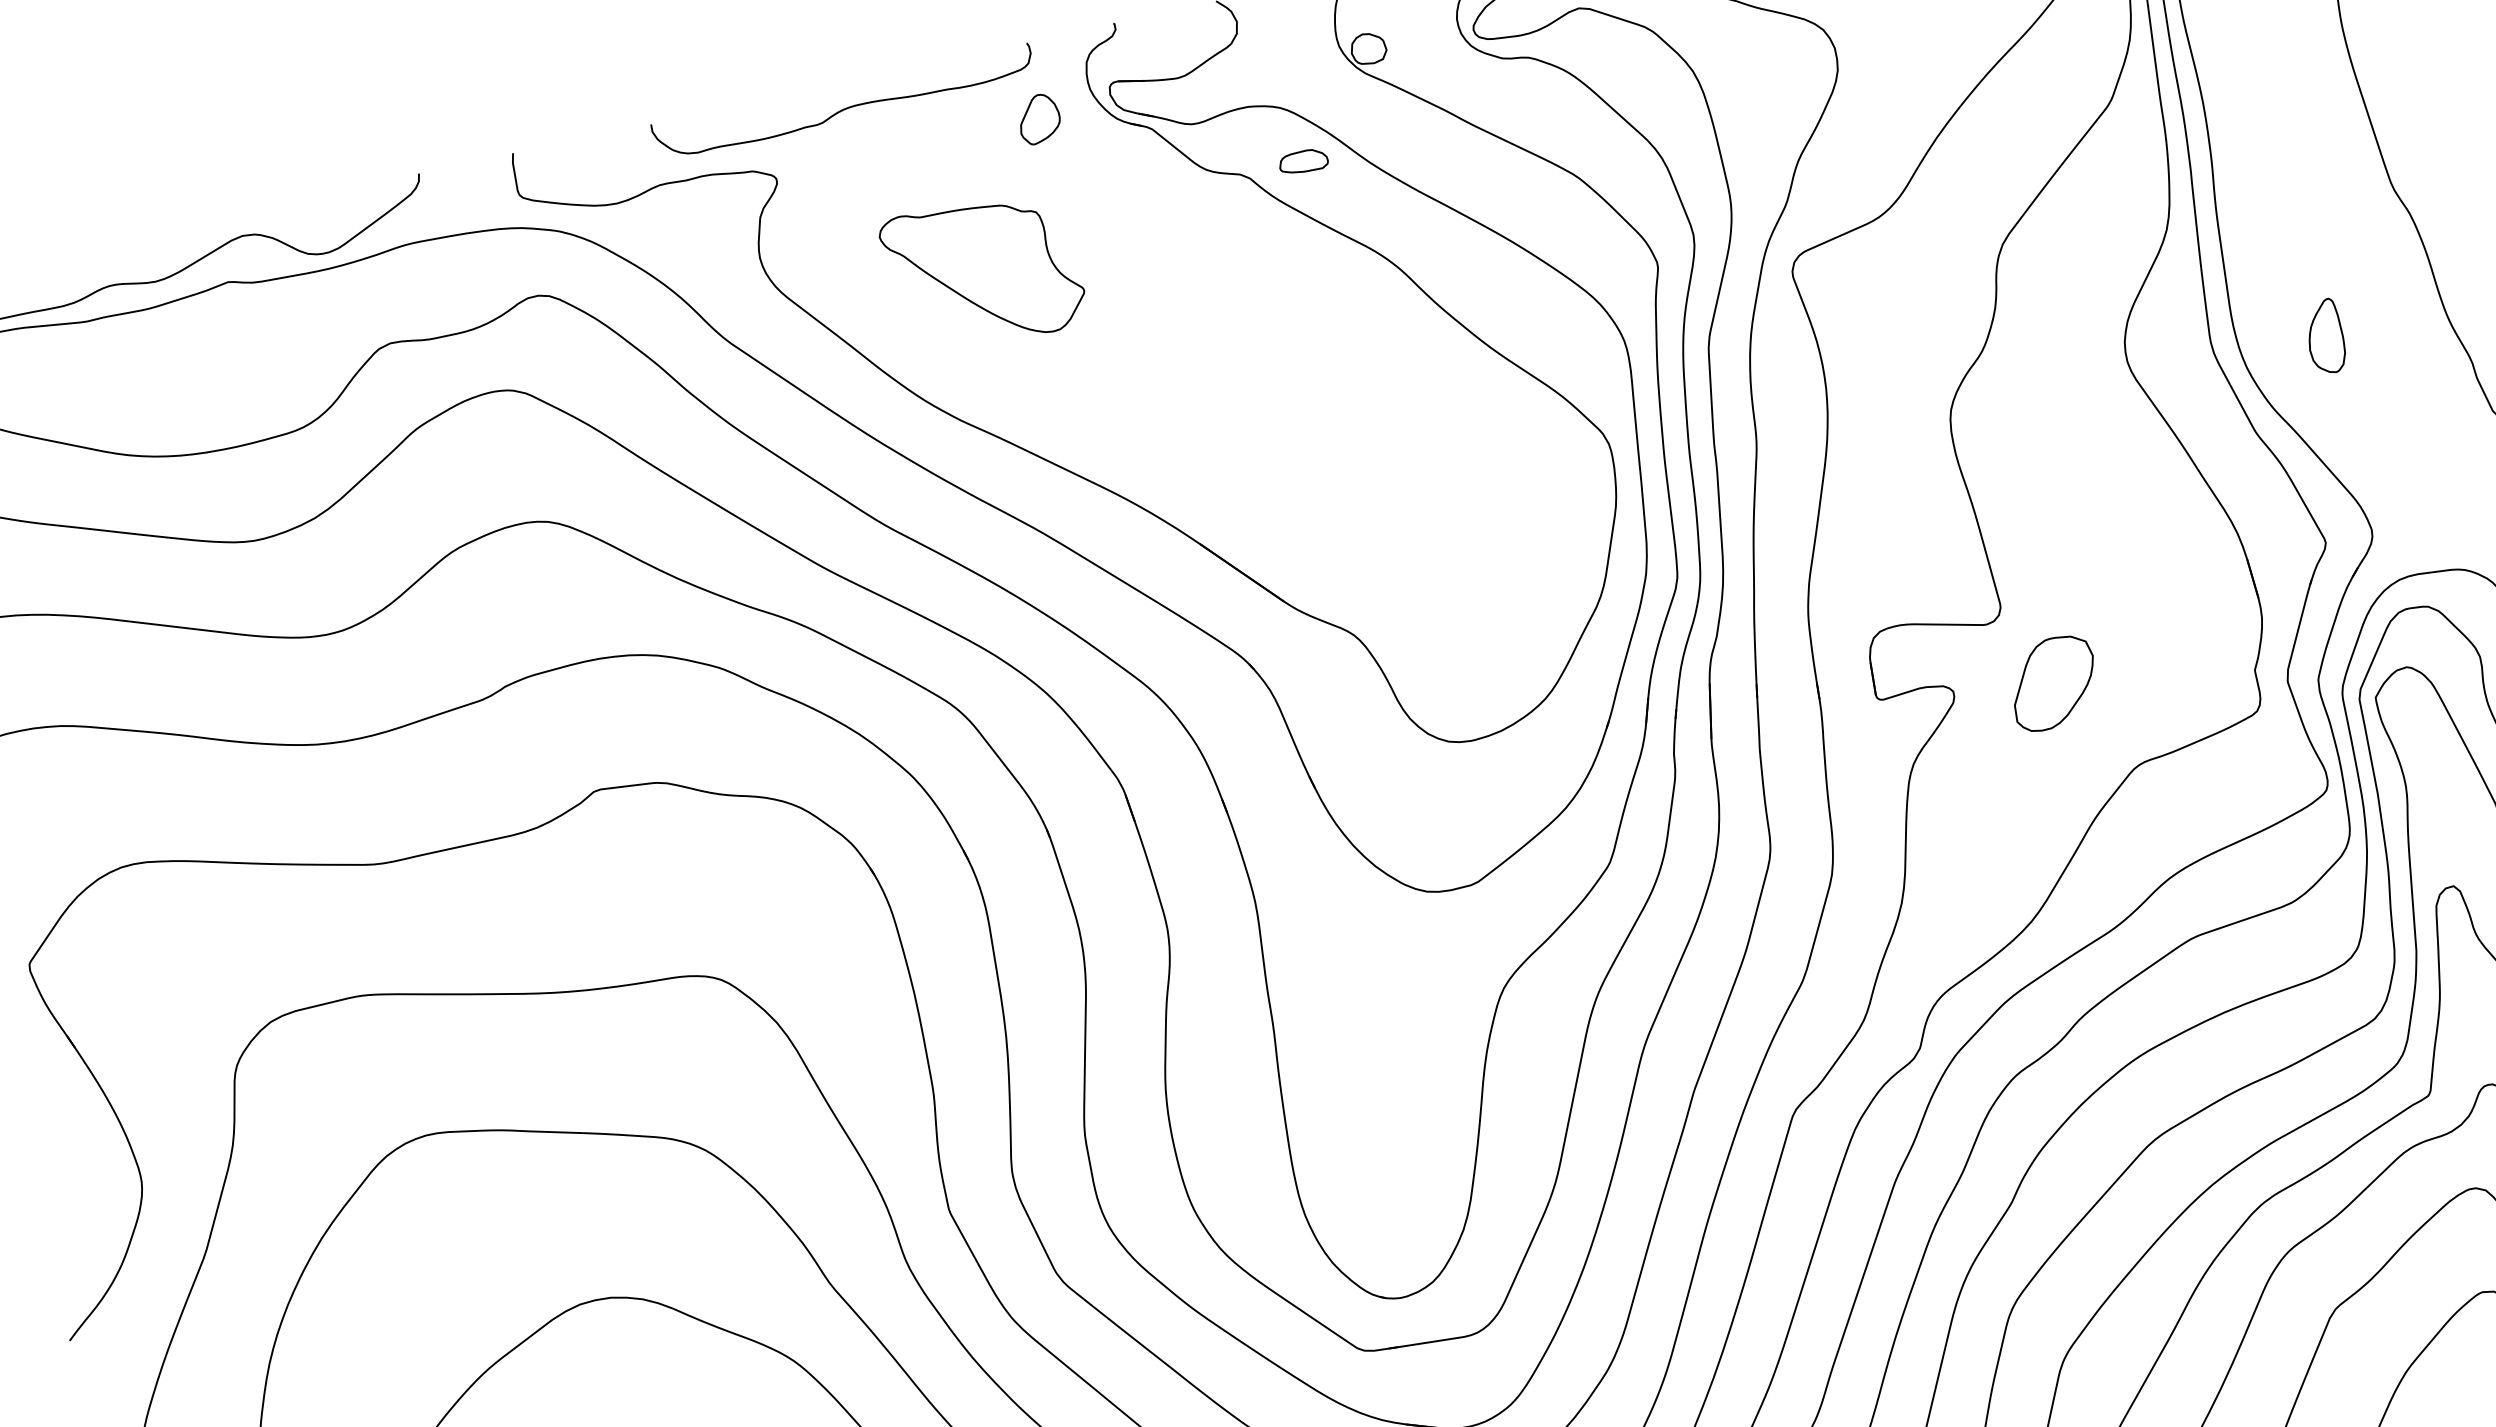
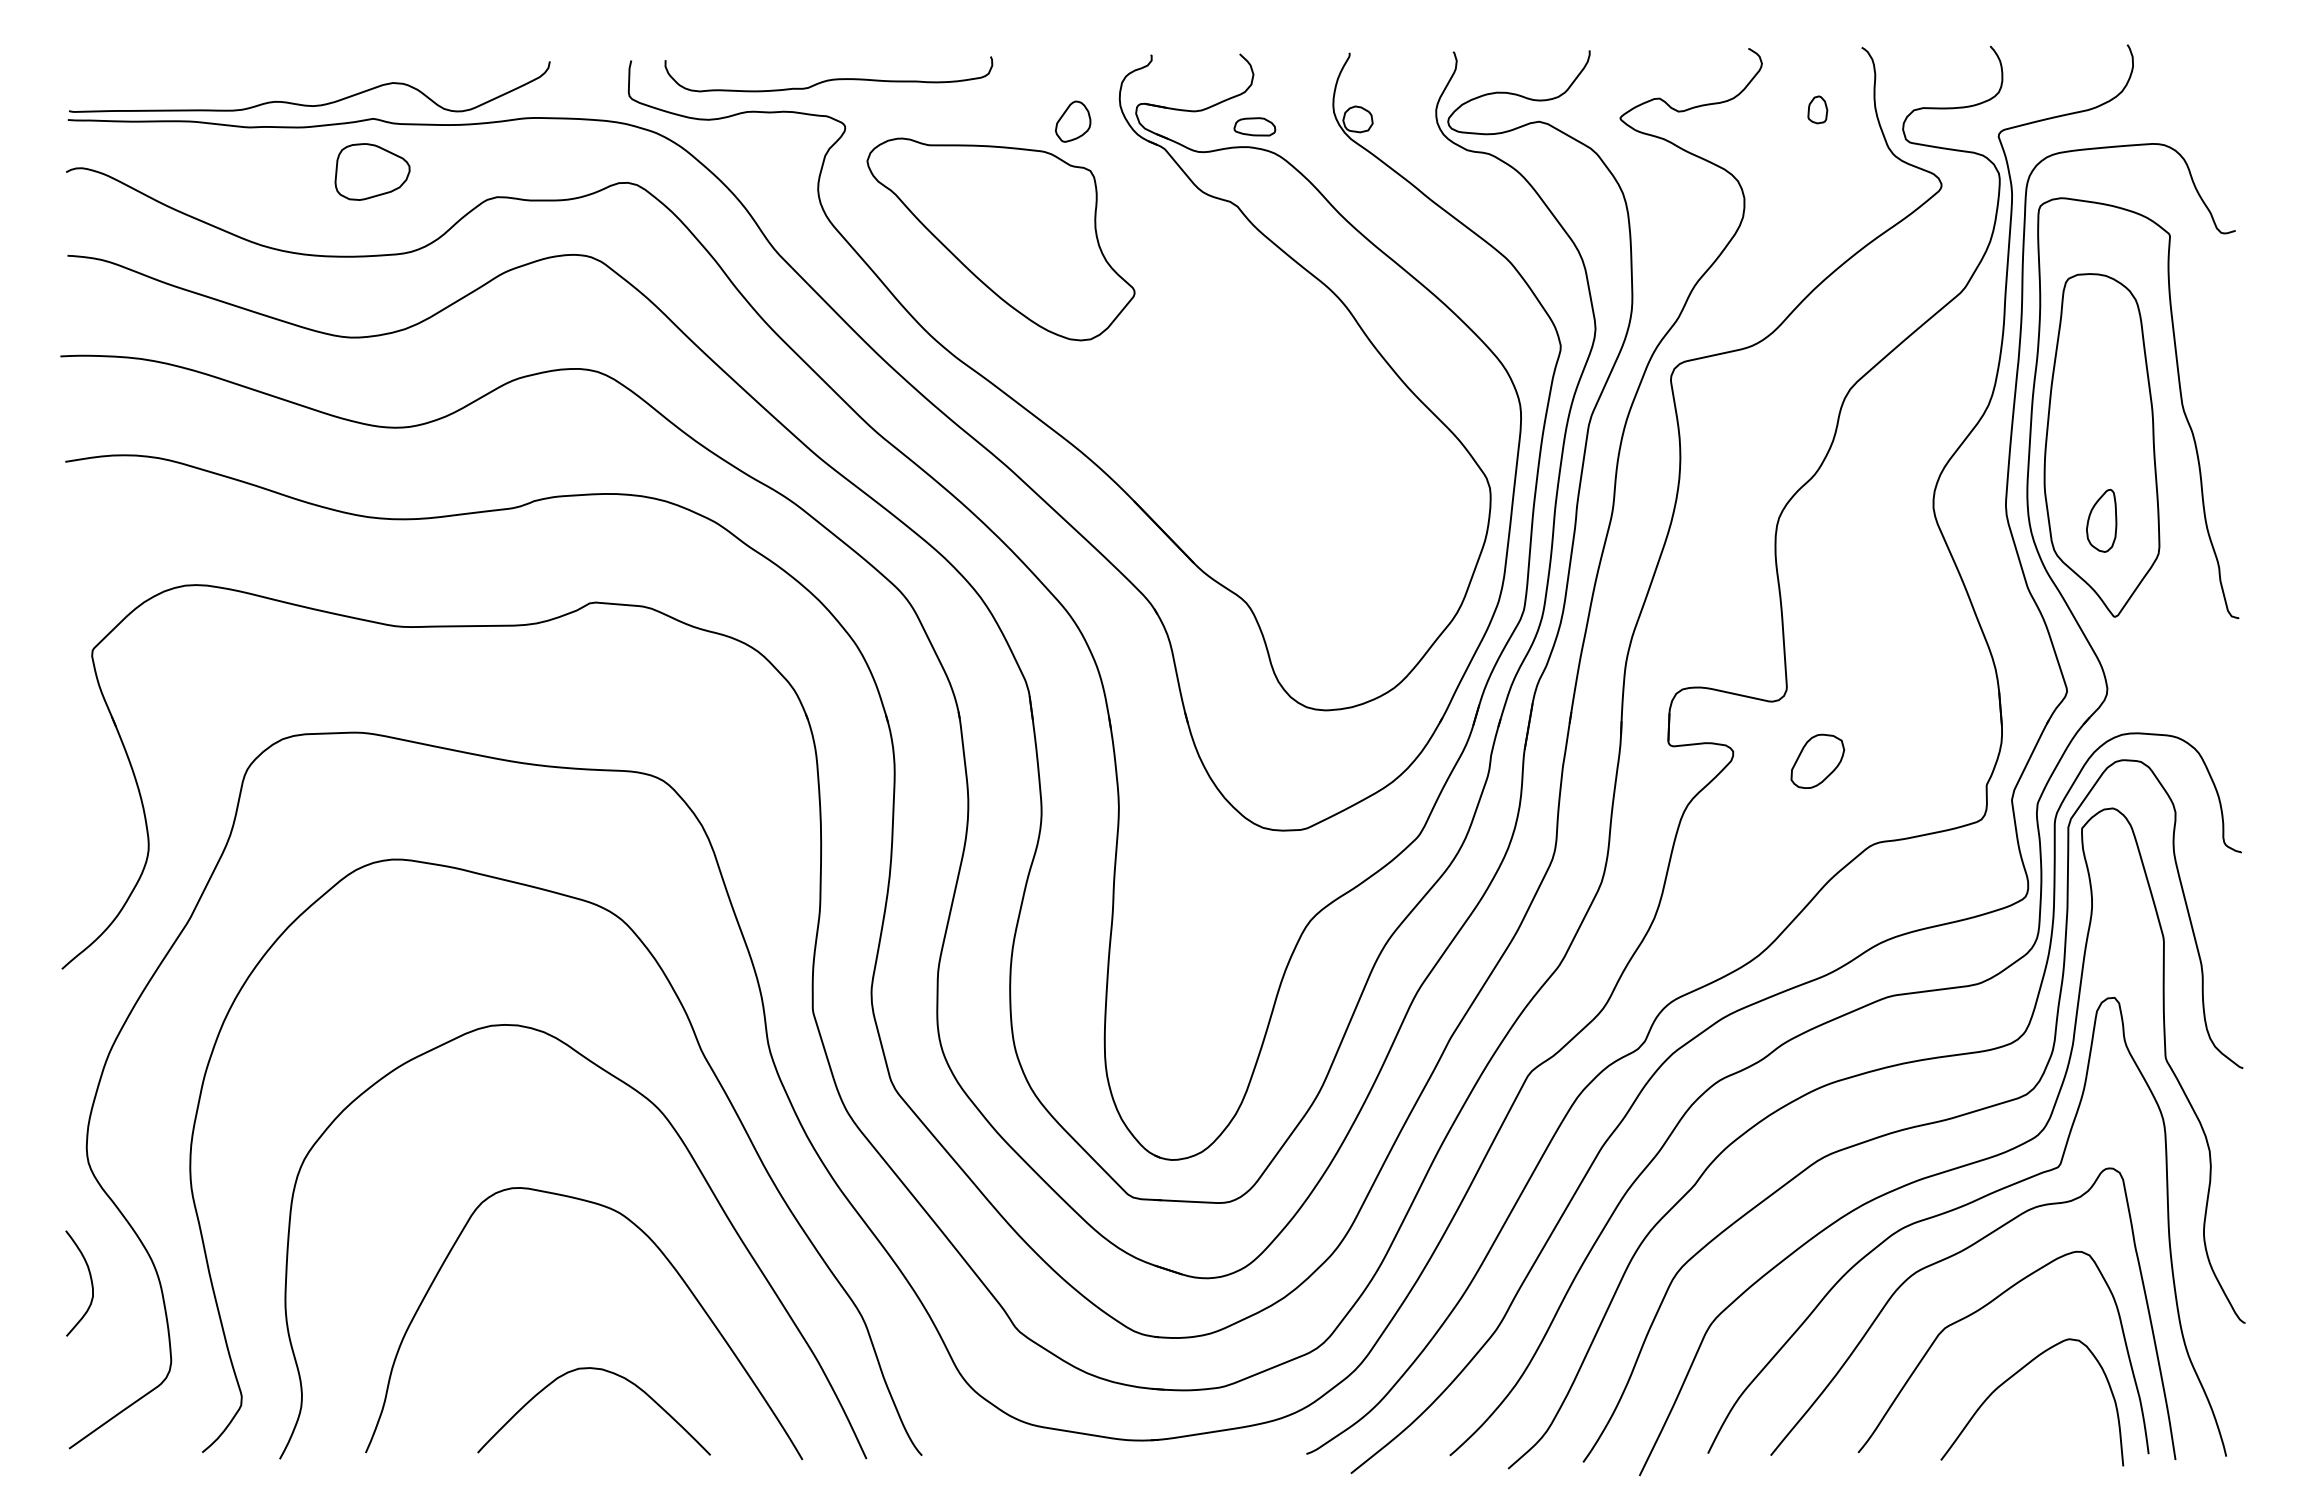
curve: (844, 108) -> (828, 79), moved
part: (1302, 161) -> (1254, 126), moved
part: (2307, 249) -> (2101, 445), added
part: (983, 272) -> (1000, 239), size x1.67
part: (239, 343) -> (372, 171), added
part: (2053, 681) -> (1817, 760), size x0.71

